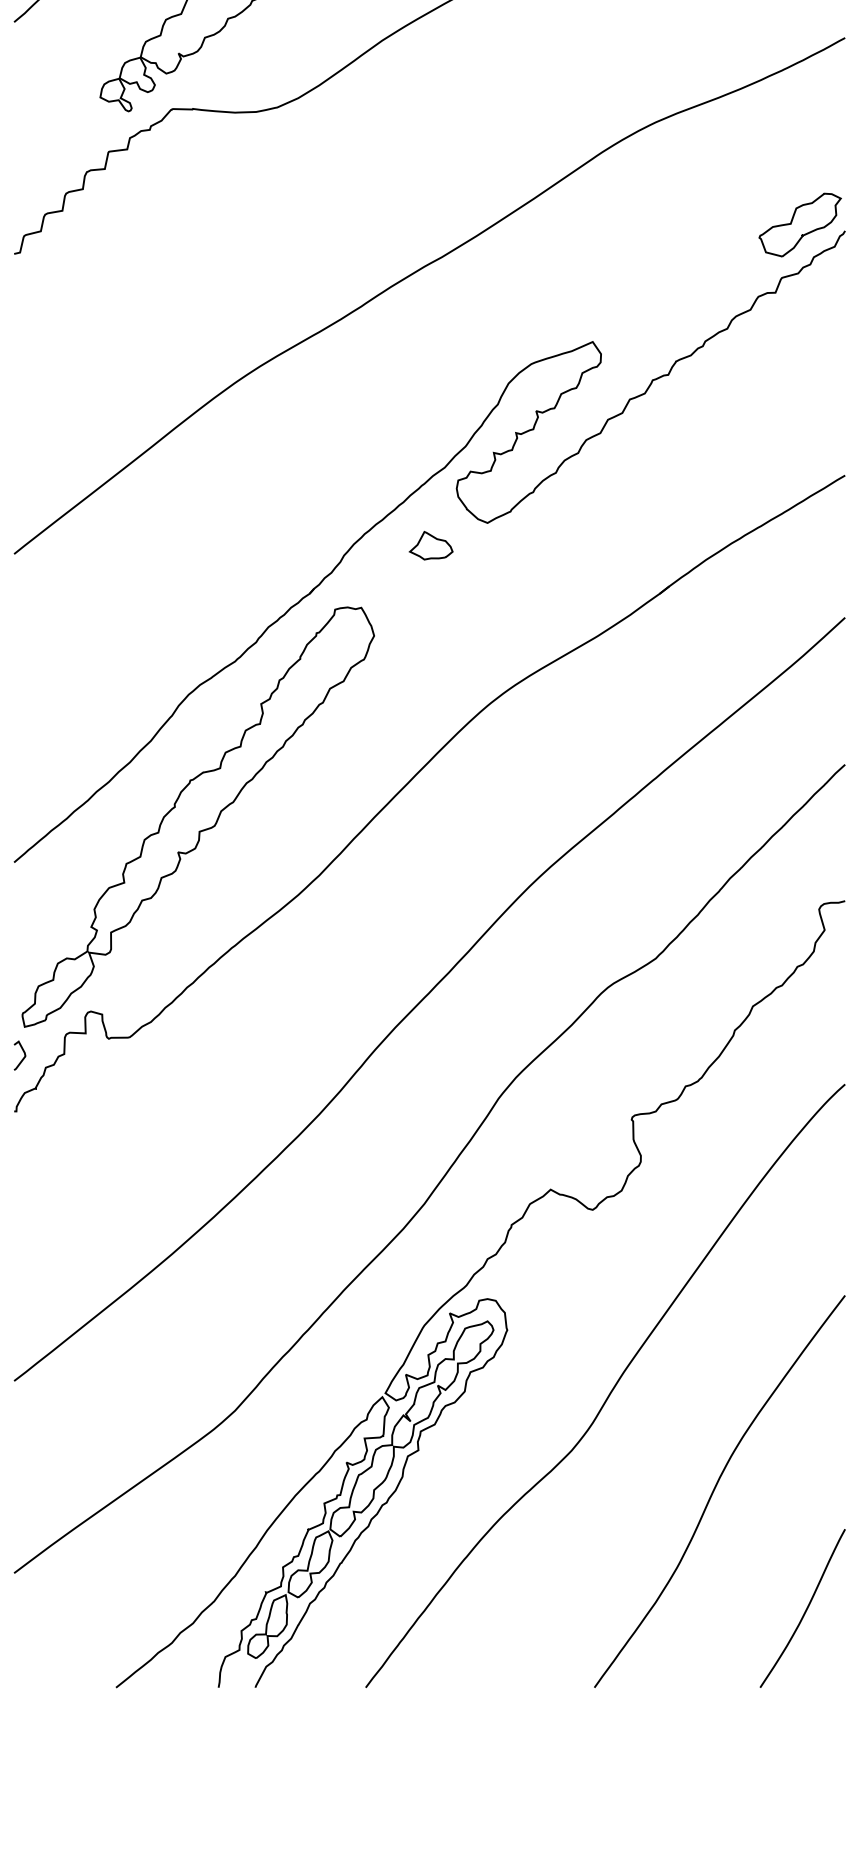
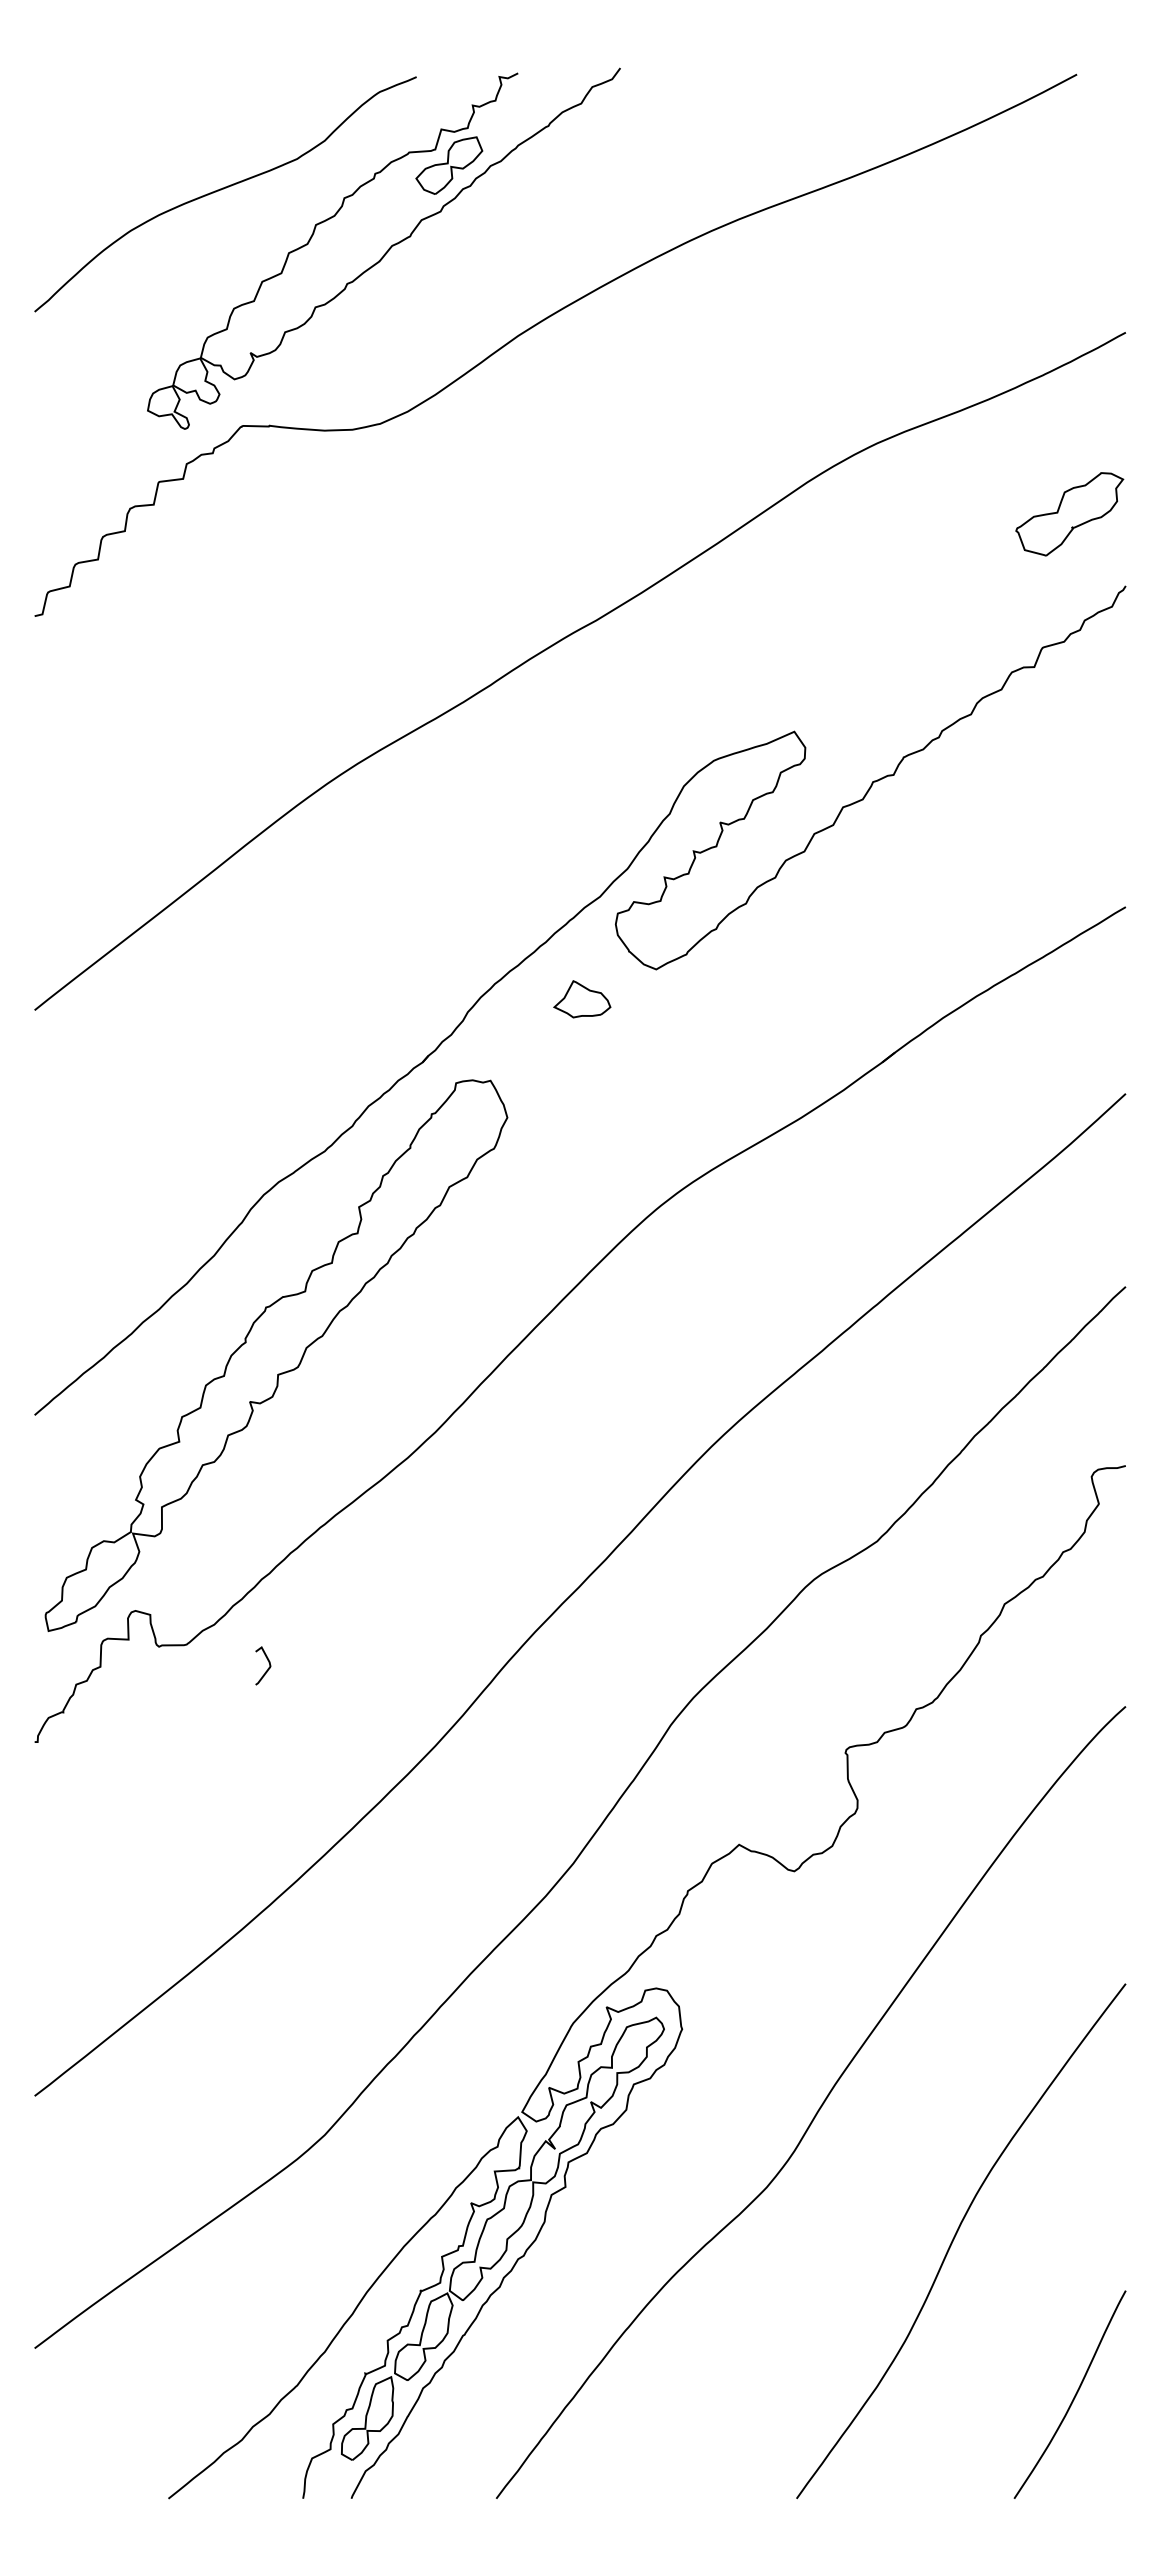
part: (800, 225) -> (1069, 514), moved
curve: (23, 1057) -> (267, 1668), moved

